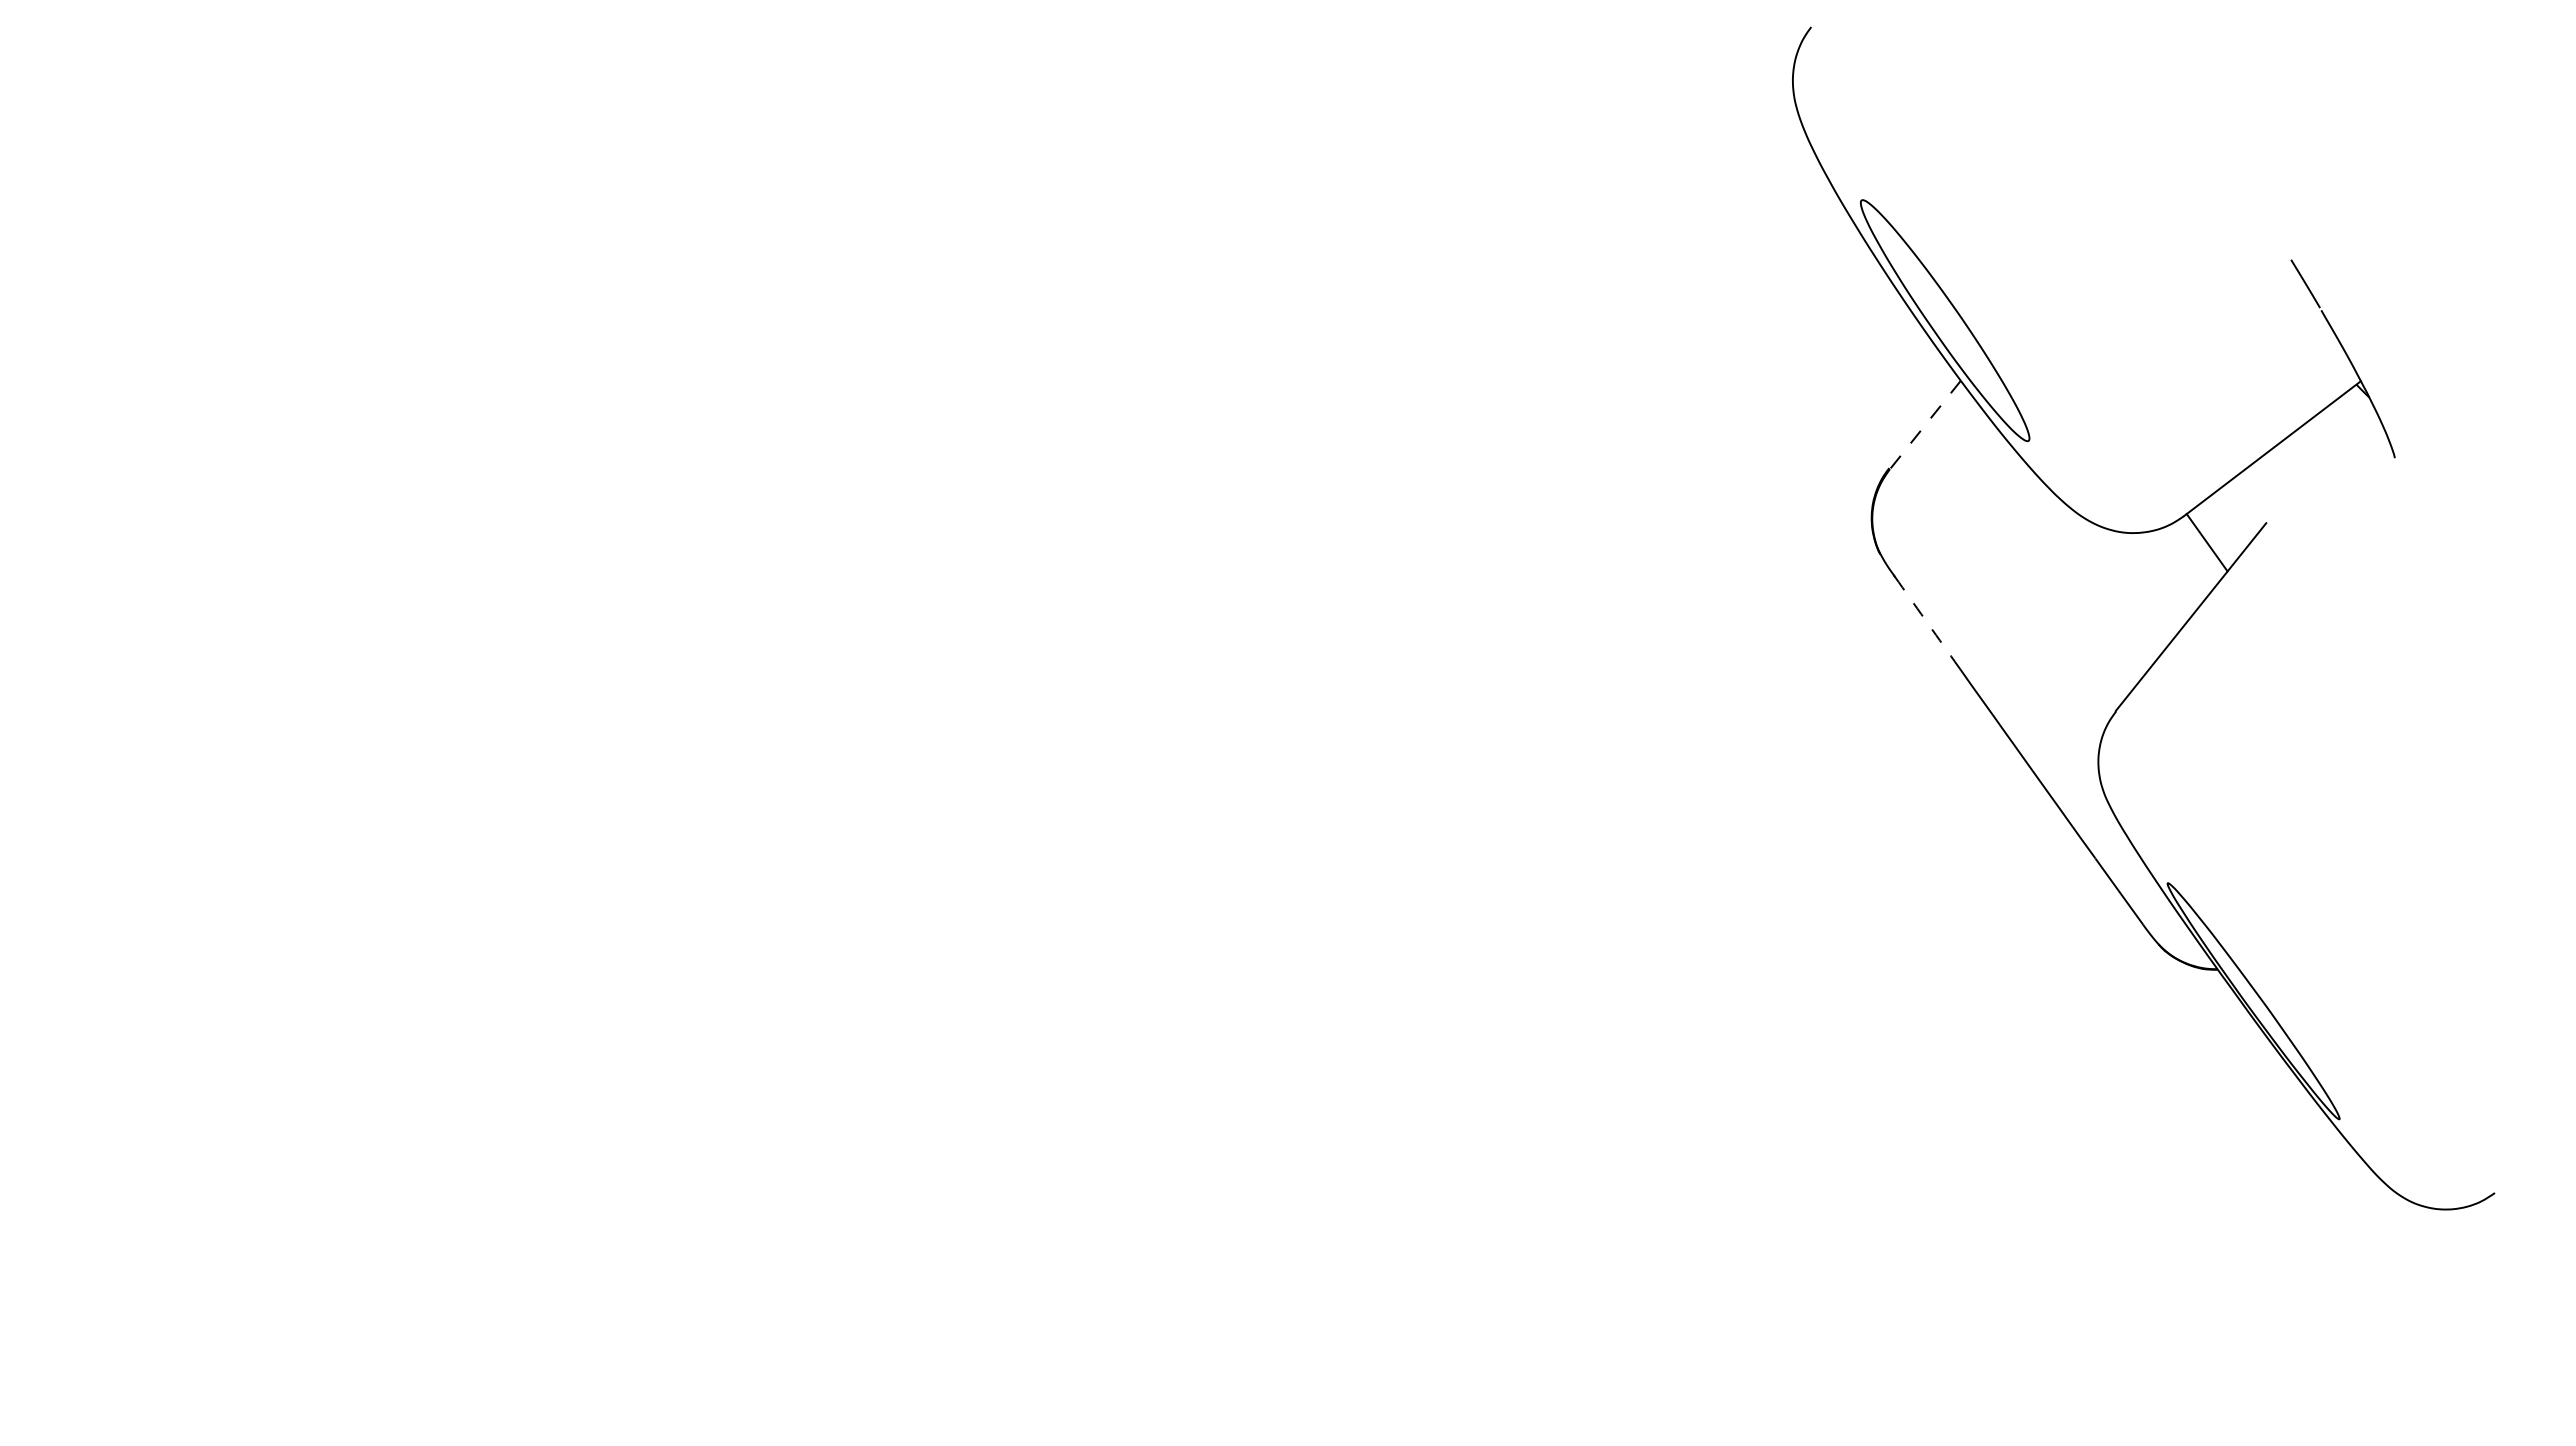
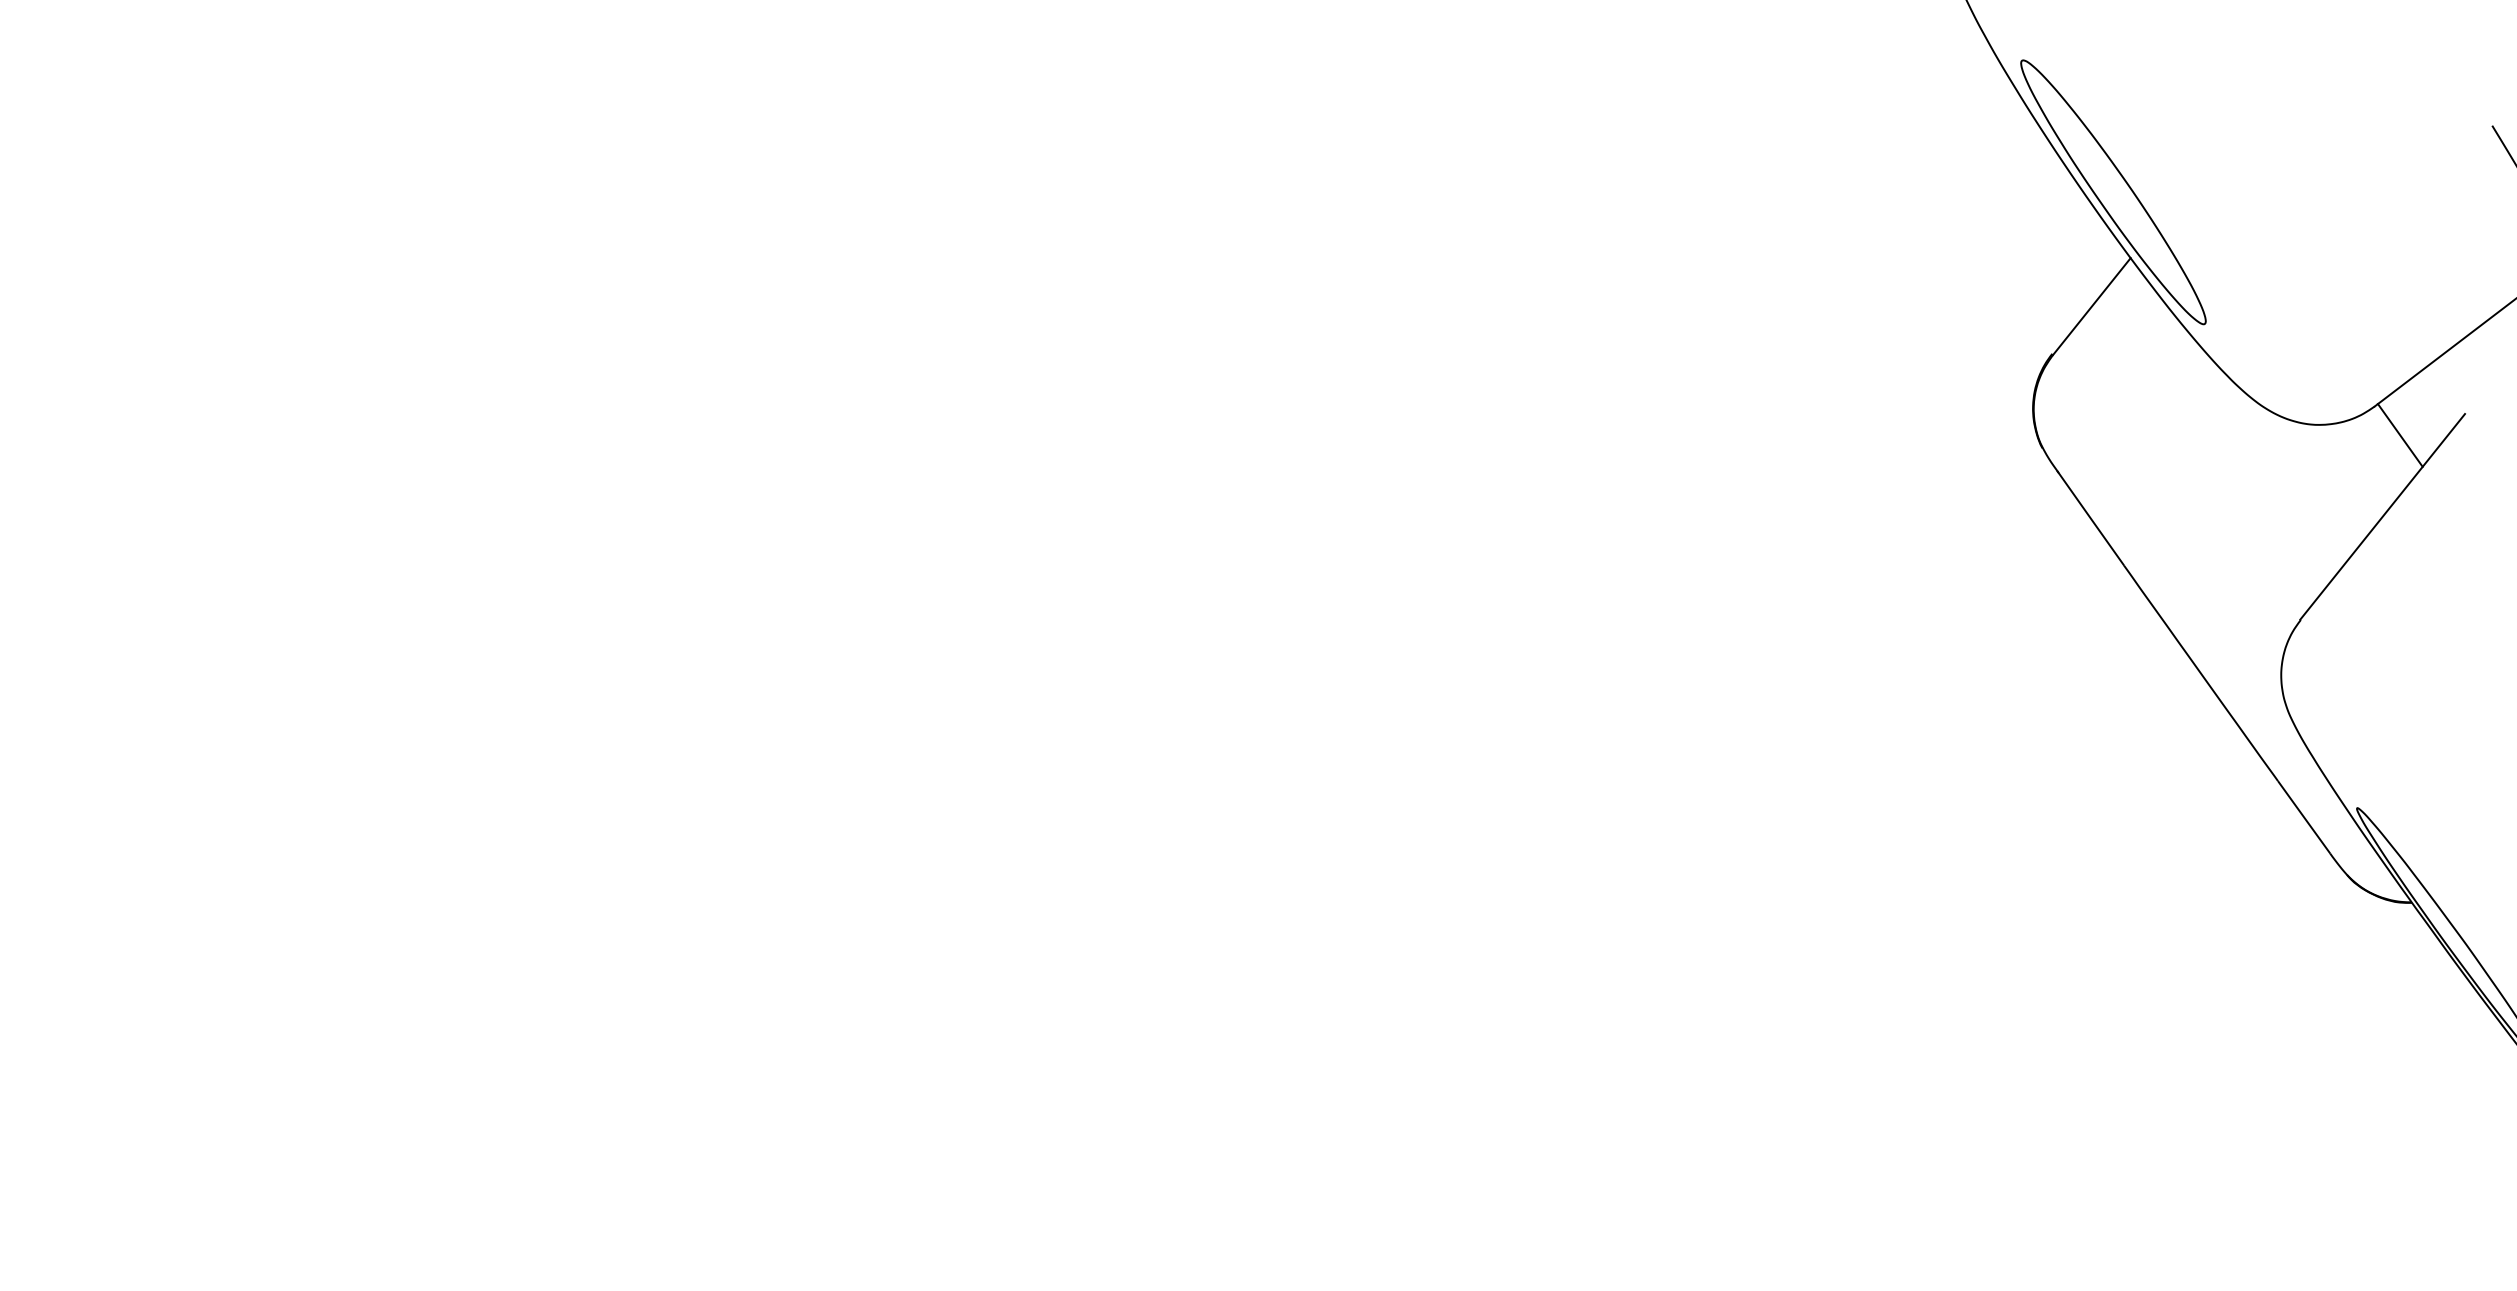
line: (1925, 425) -> (2091, 307), dashed -> solid
arc: (1924, 619) -> (2090, 519), dashed -> solid

